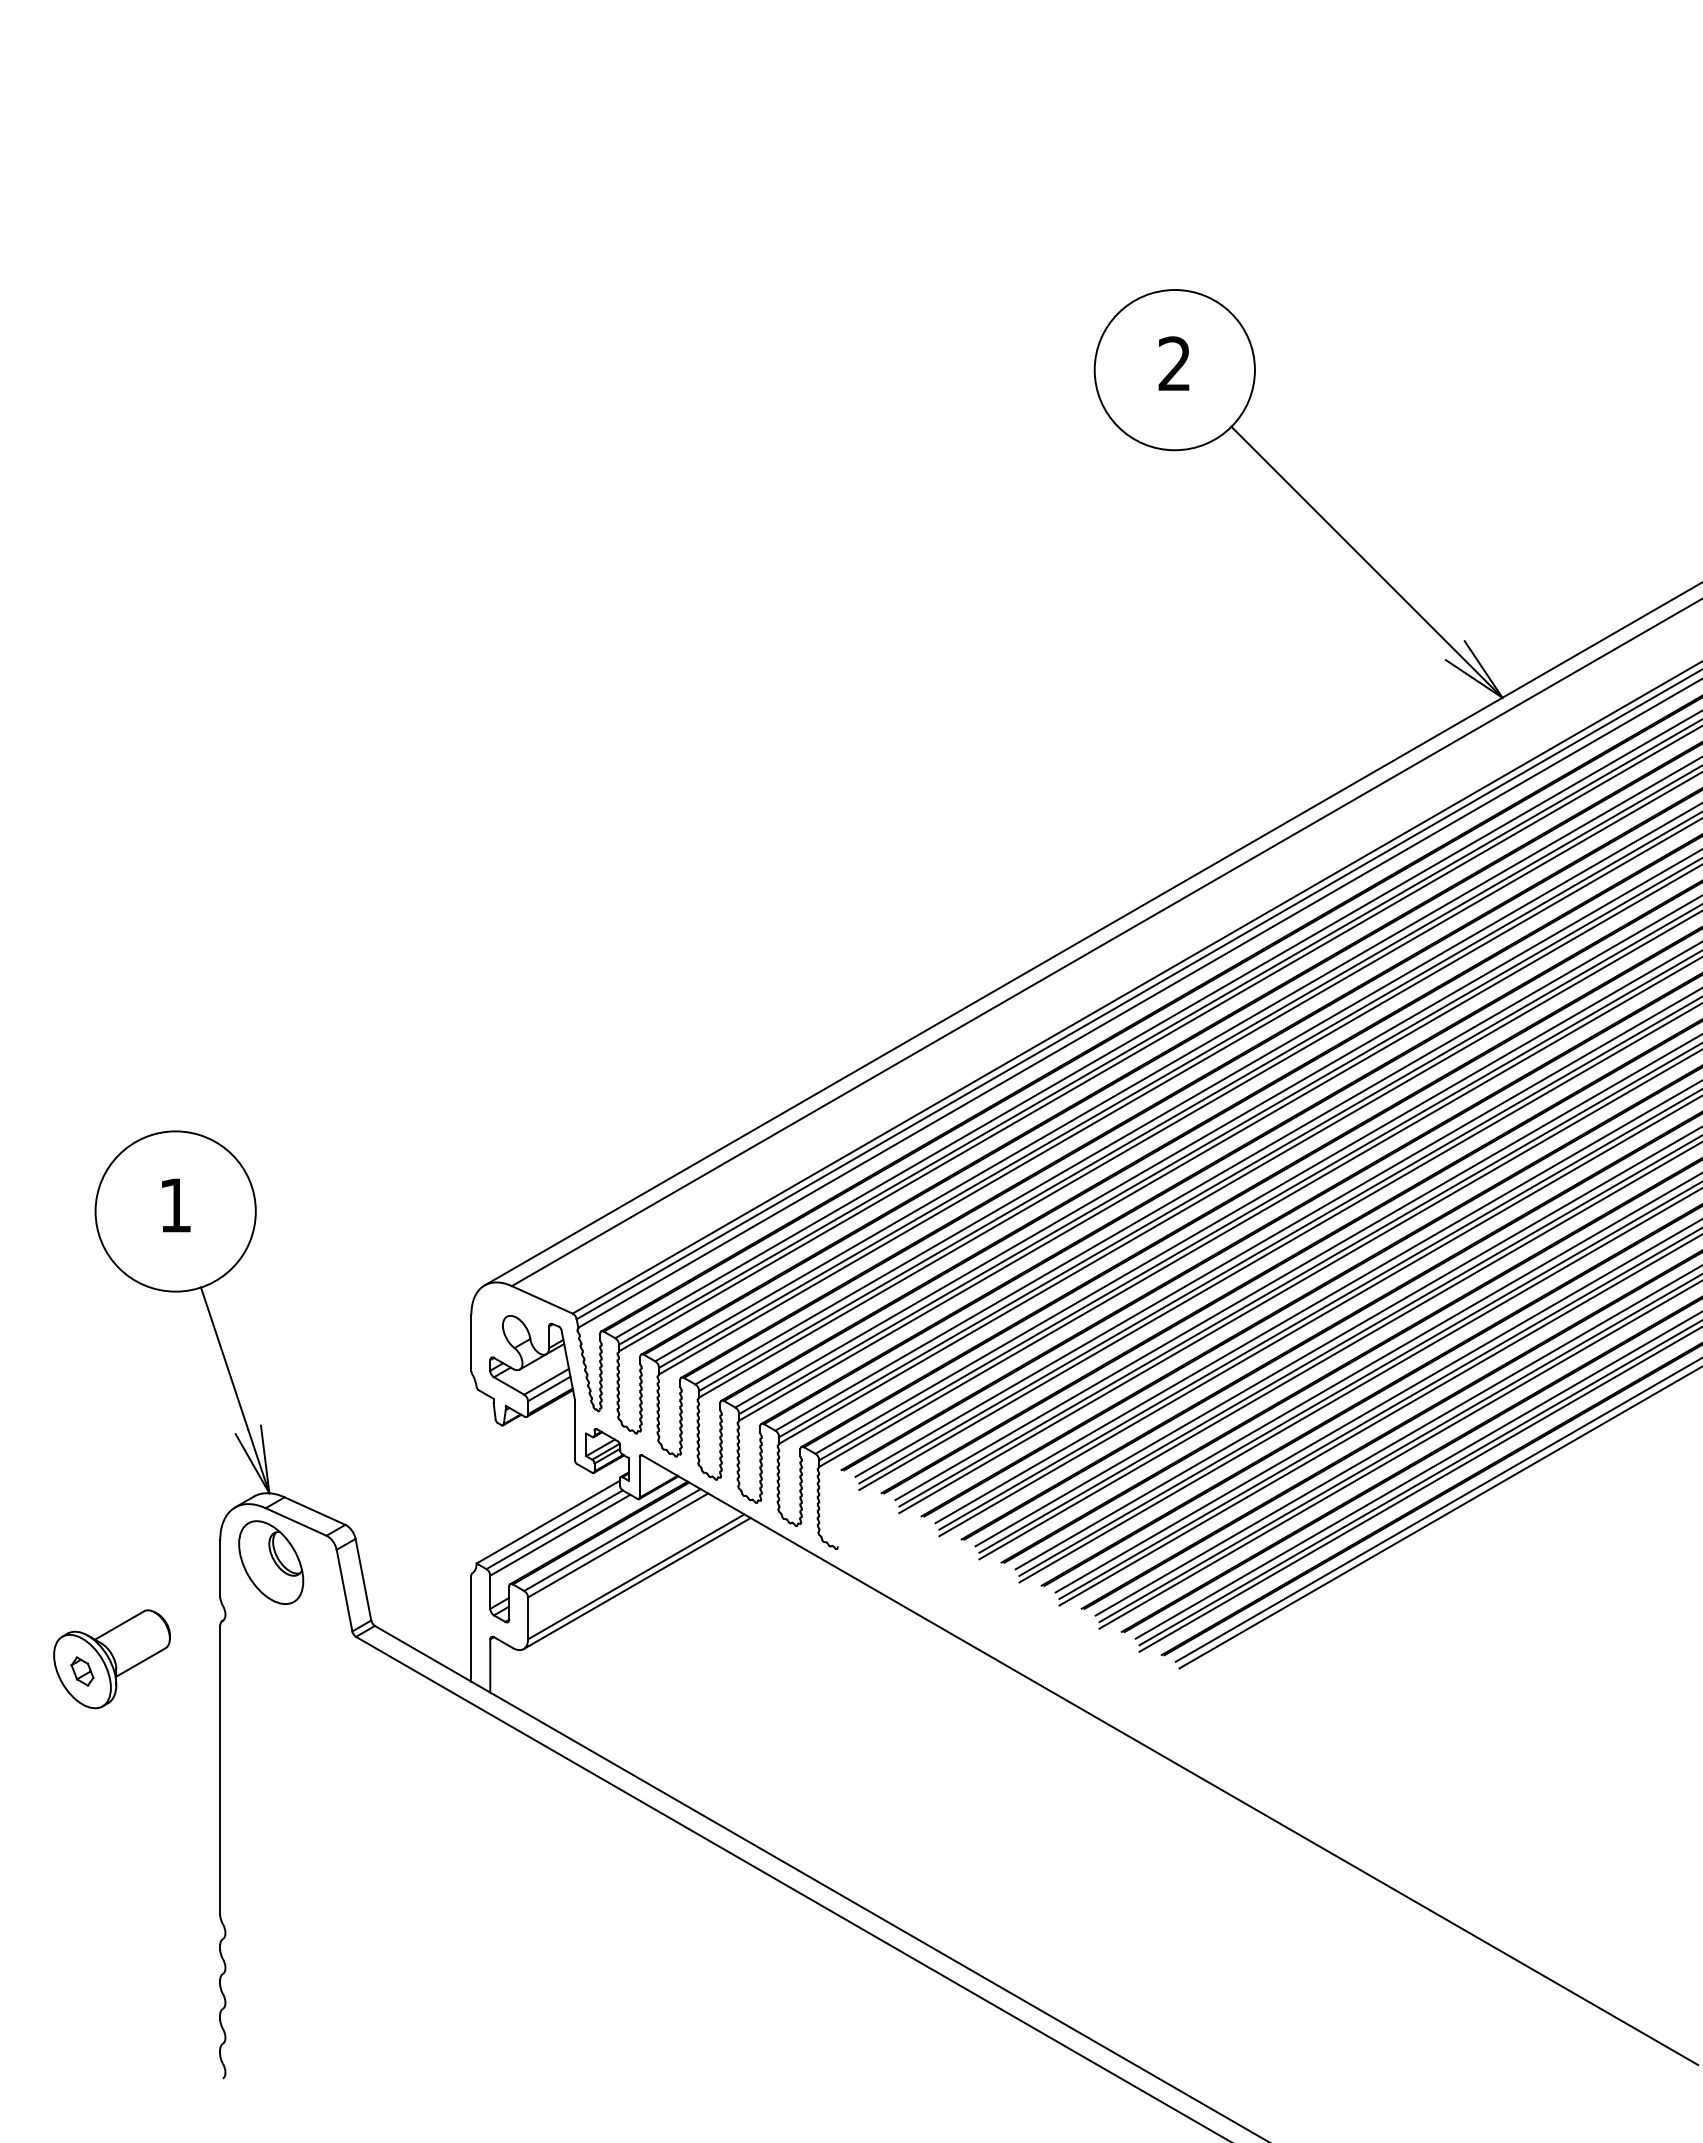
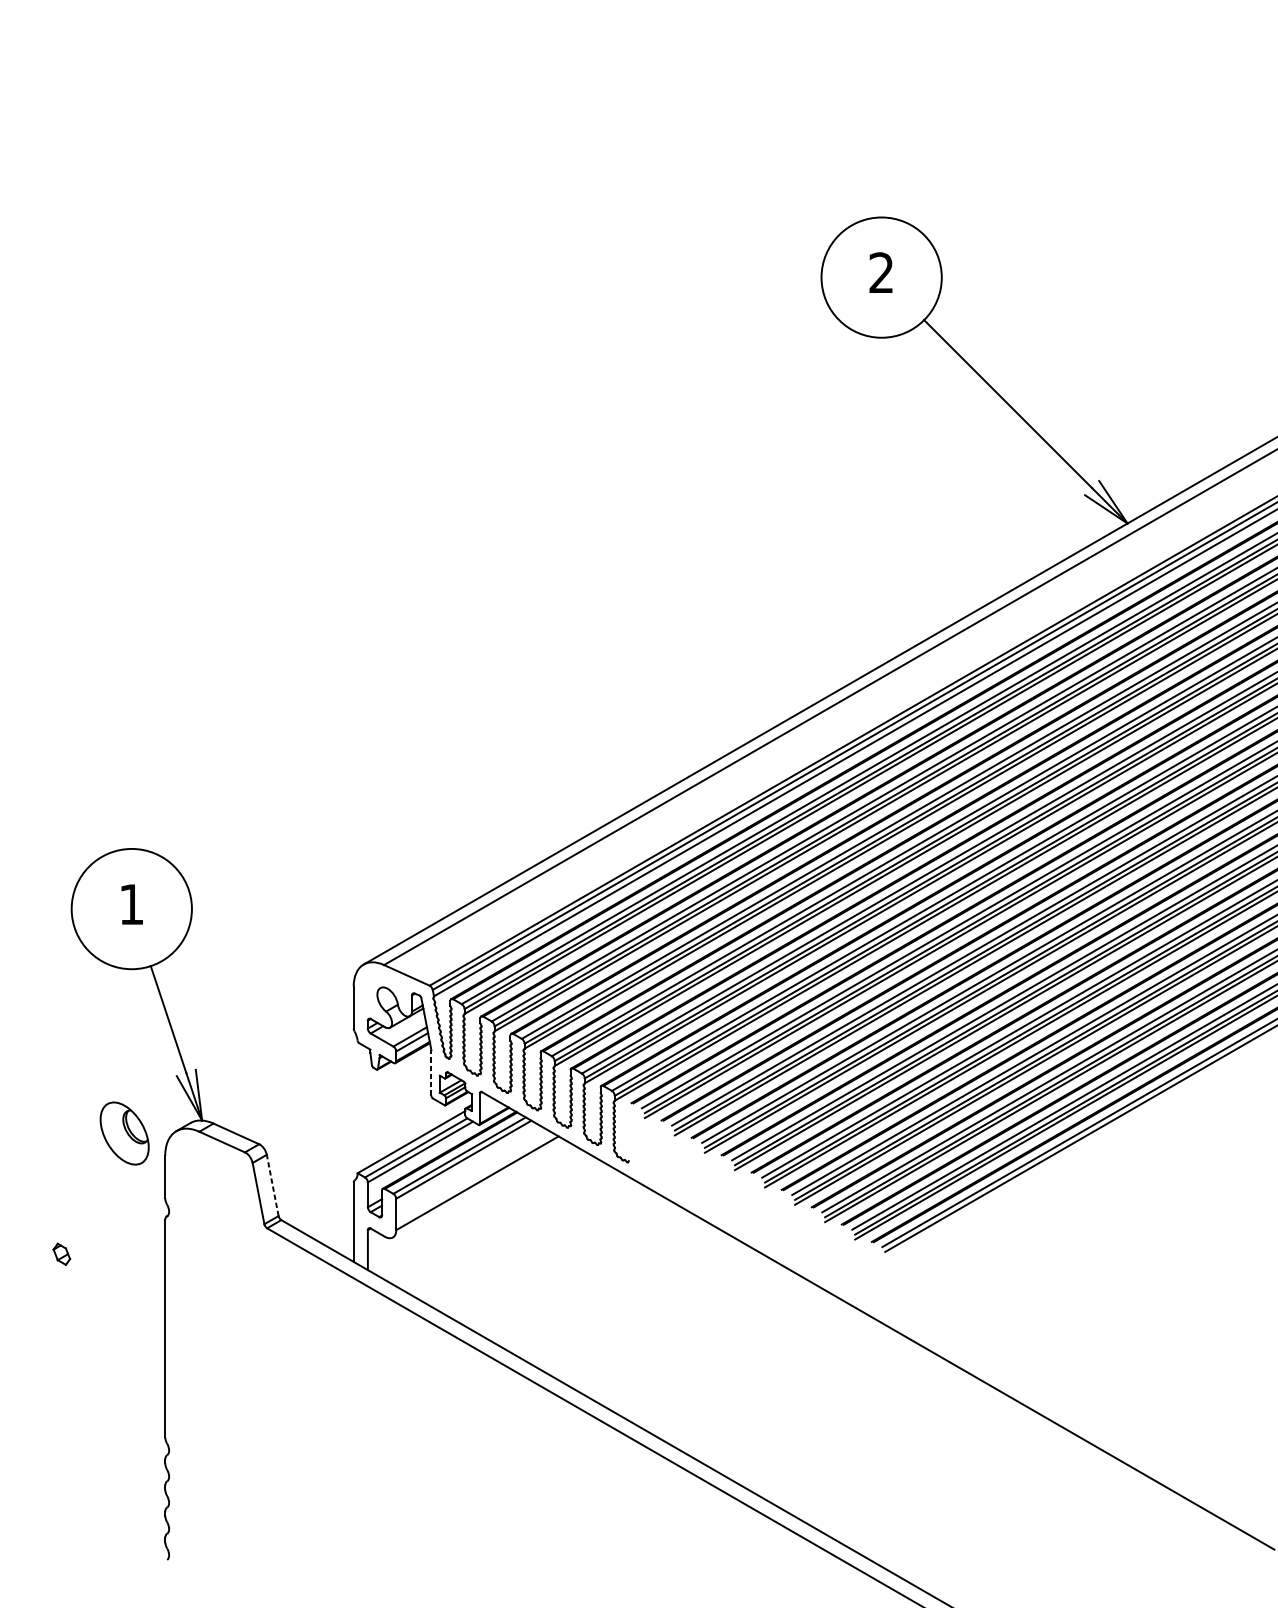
line: (574, 1429) -> (431, 1072), solid -> dashed
part: (271, 1562) -> (124, 1133), moved
line: (363, 1579) -> (272, 1185), solid -> dashed
line: (636, 1583) -> (477, 1188), removed
part: (111, 1659) -> (83, 1245), removed

